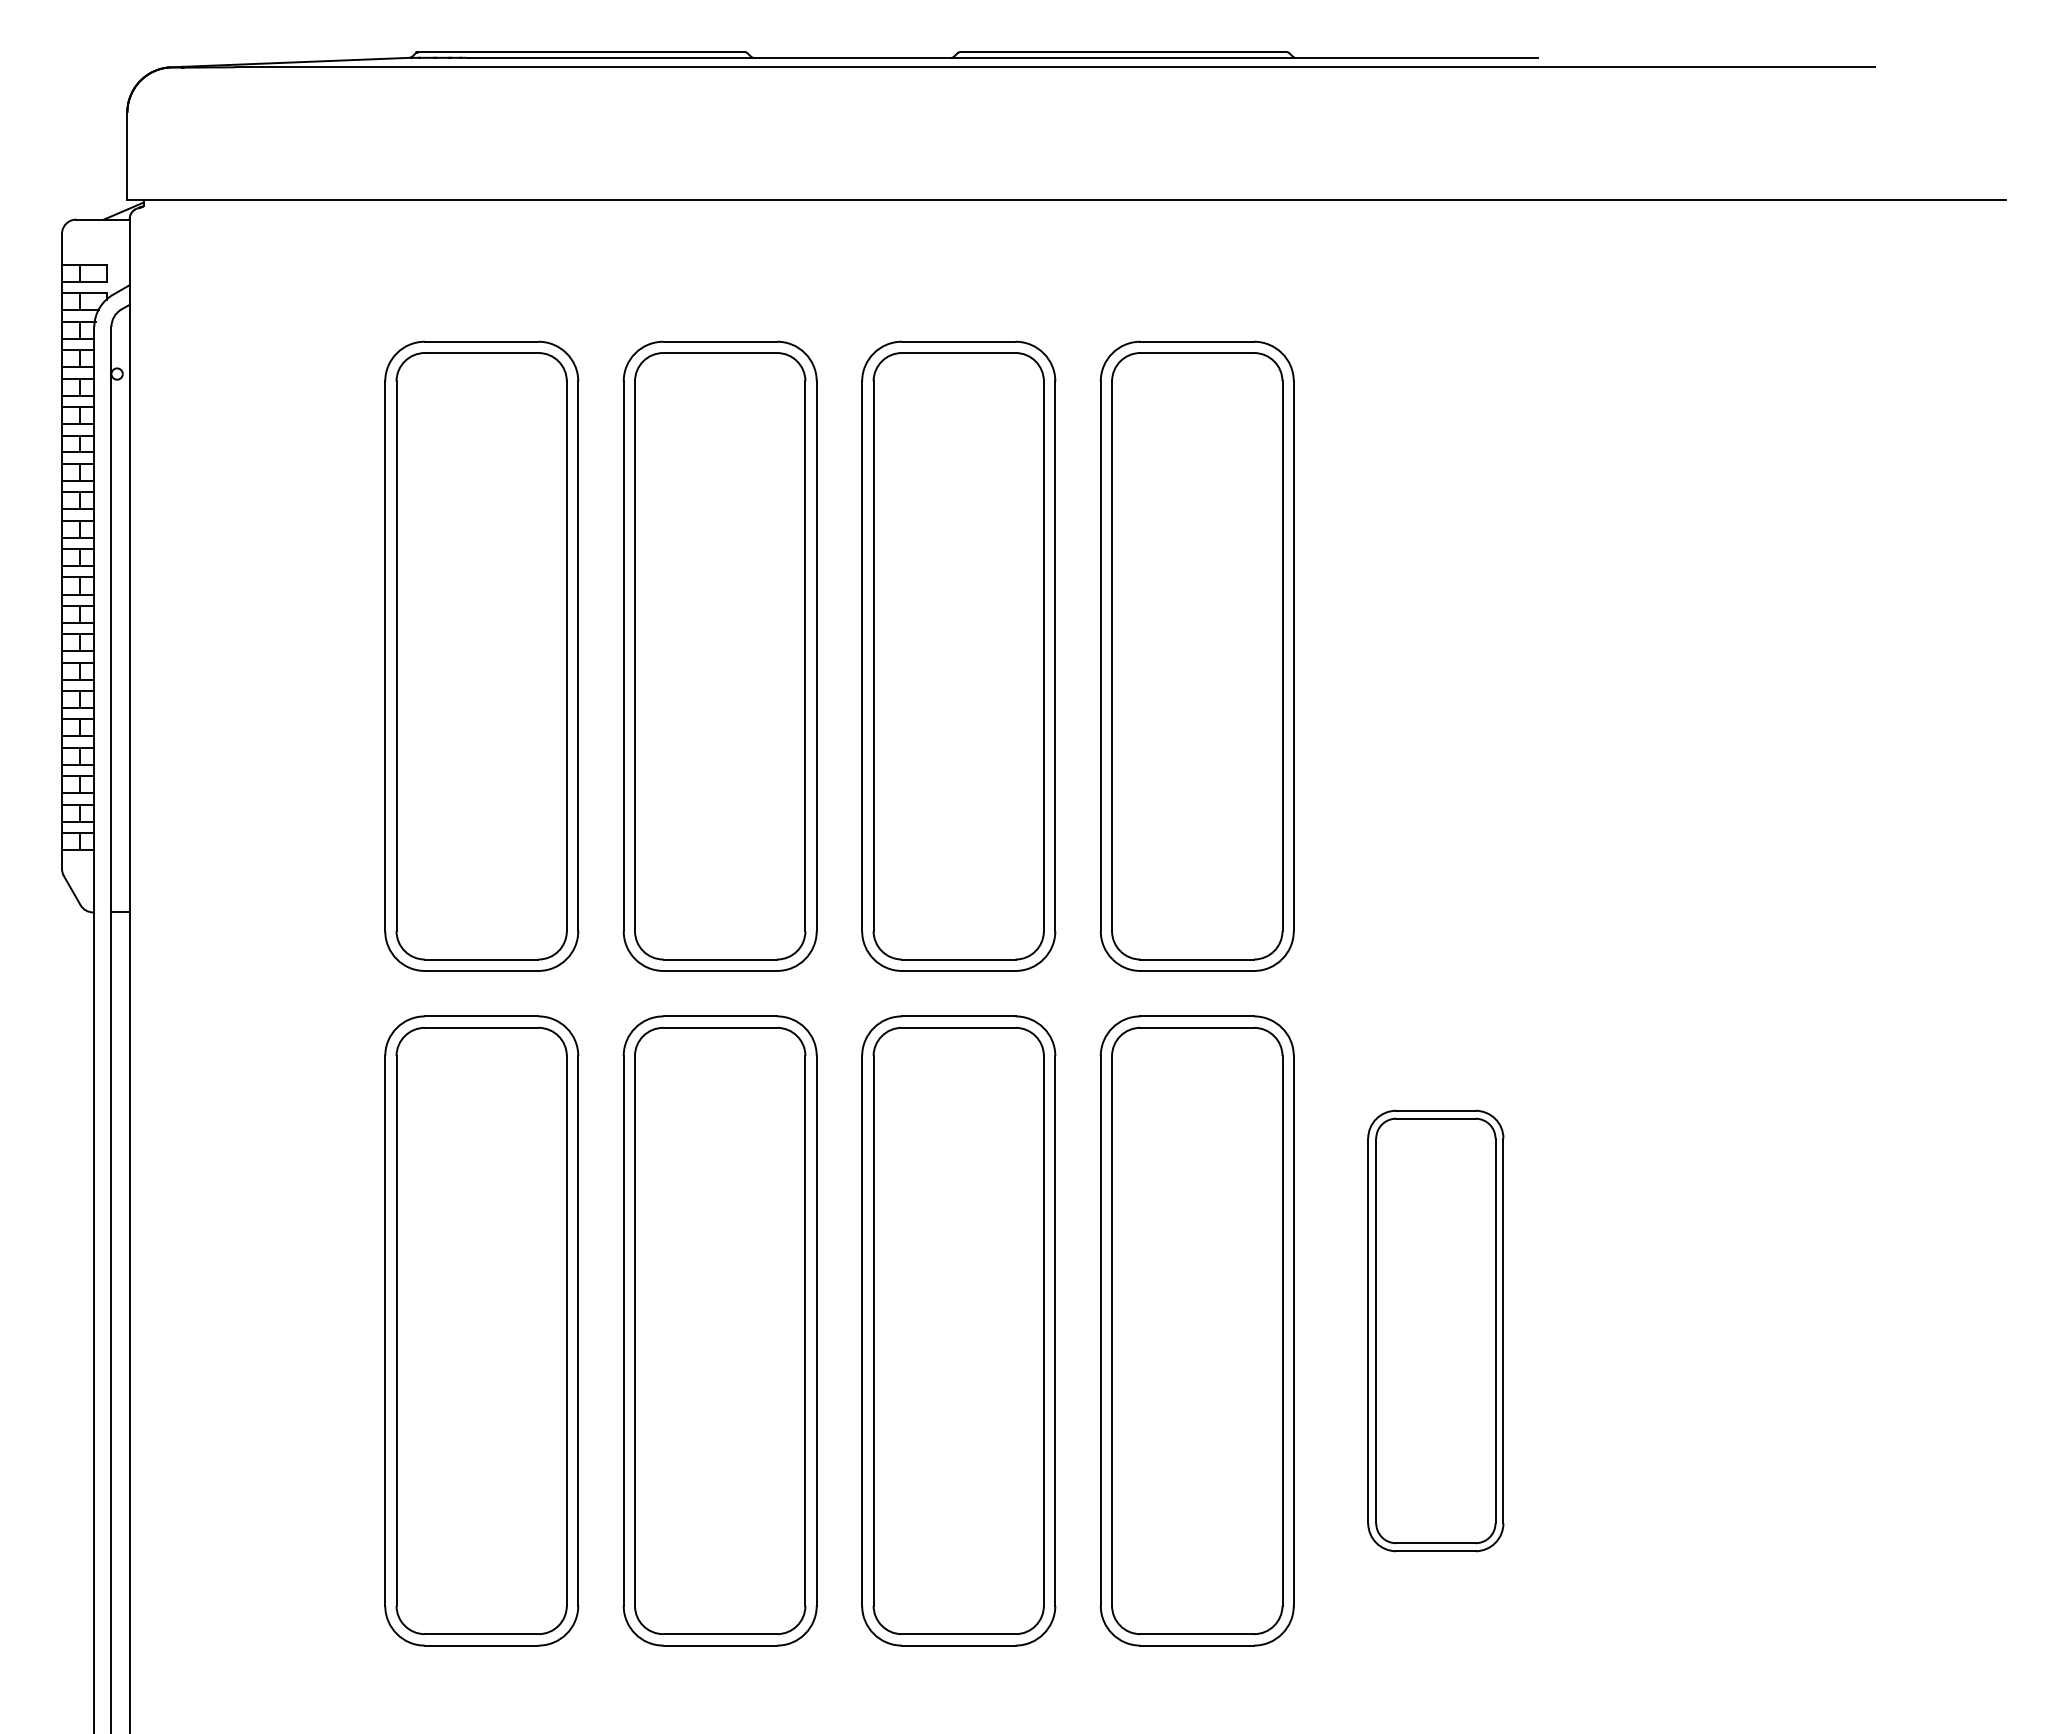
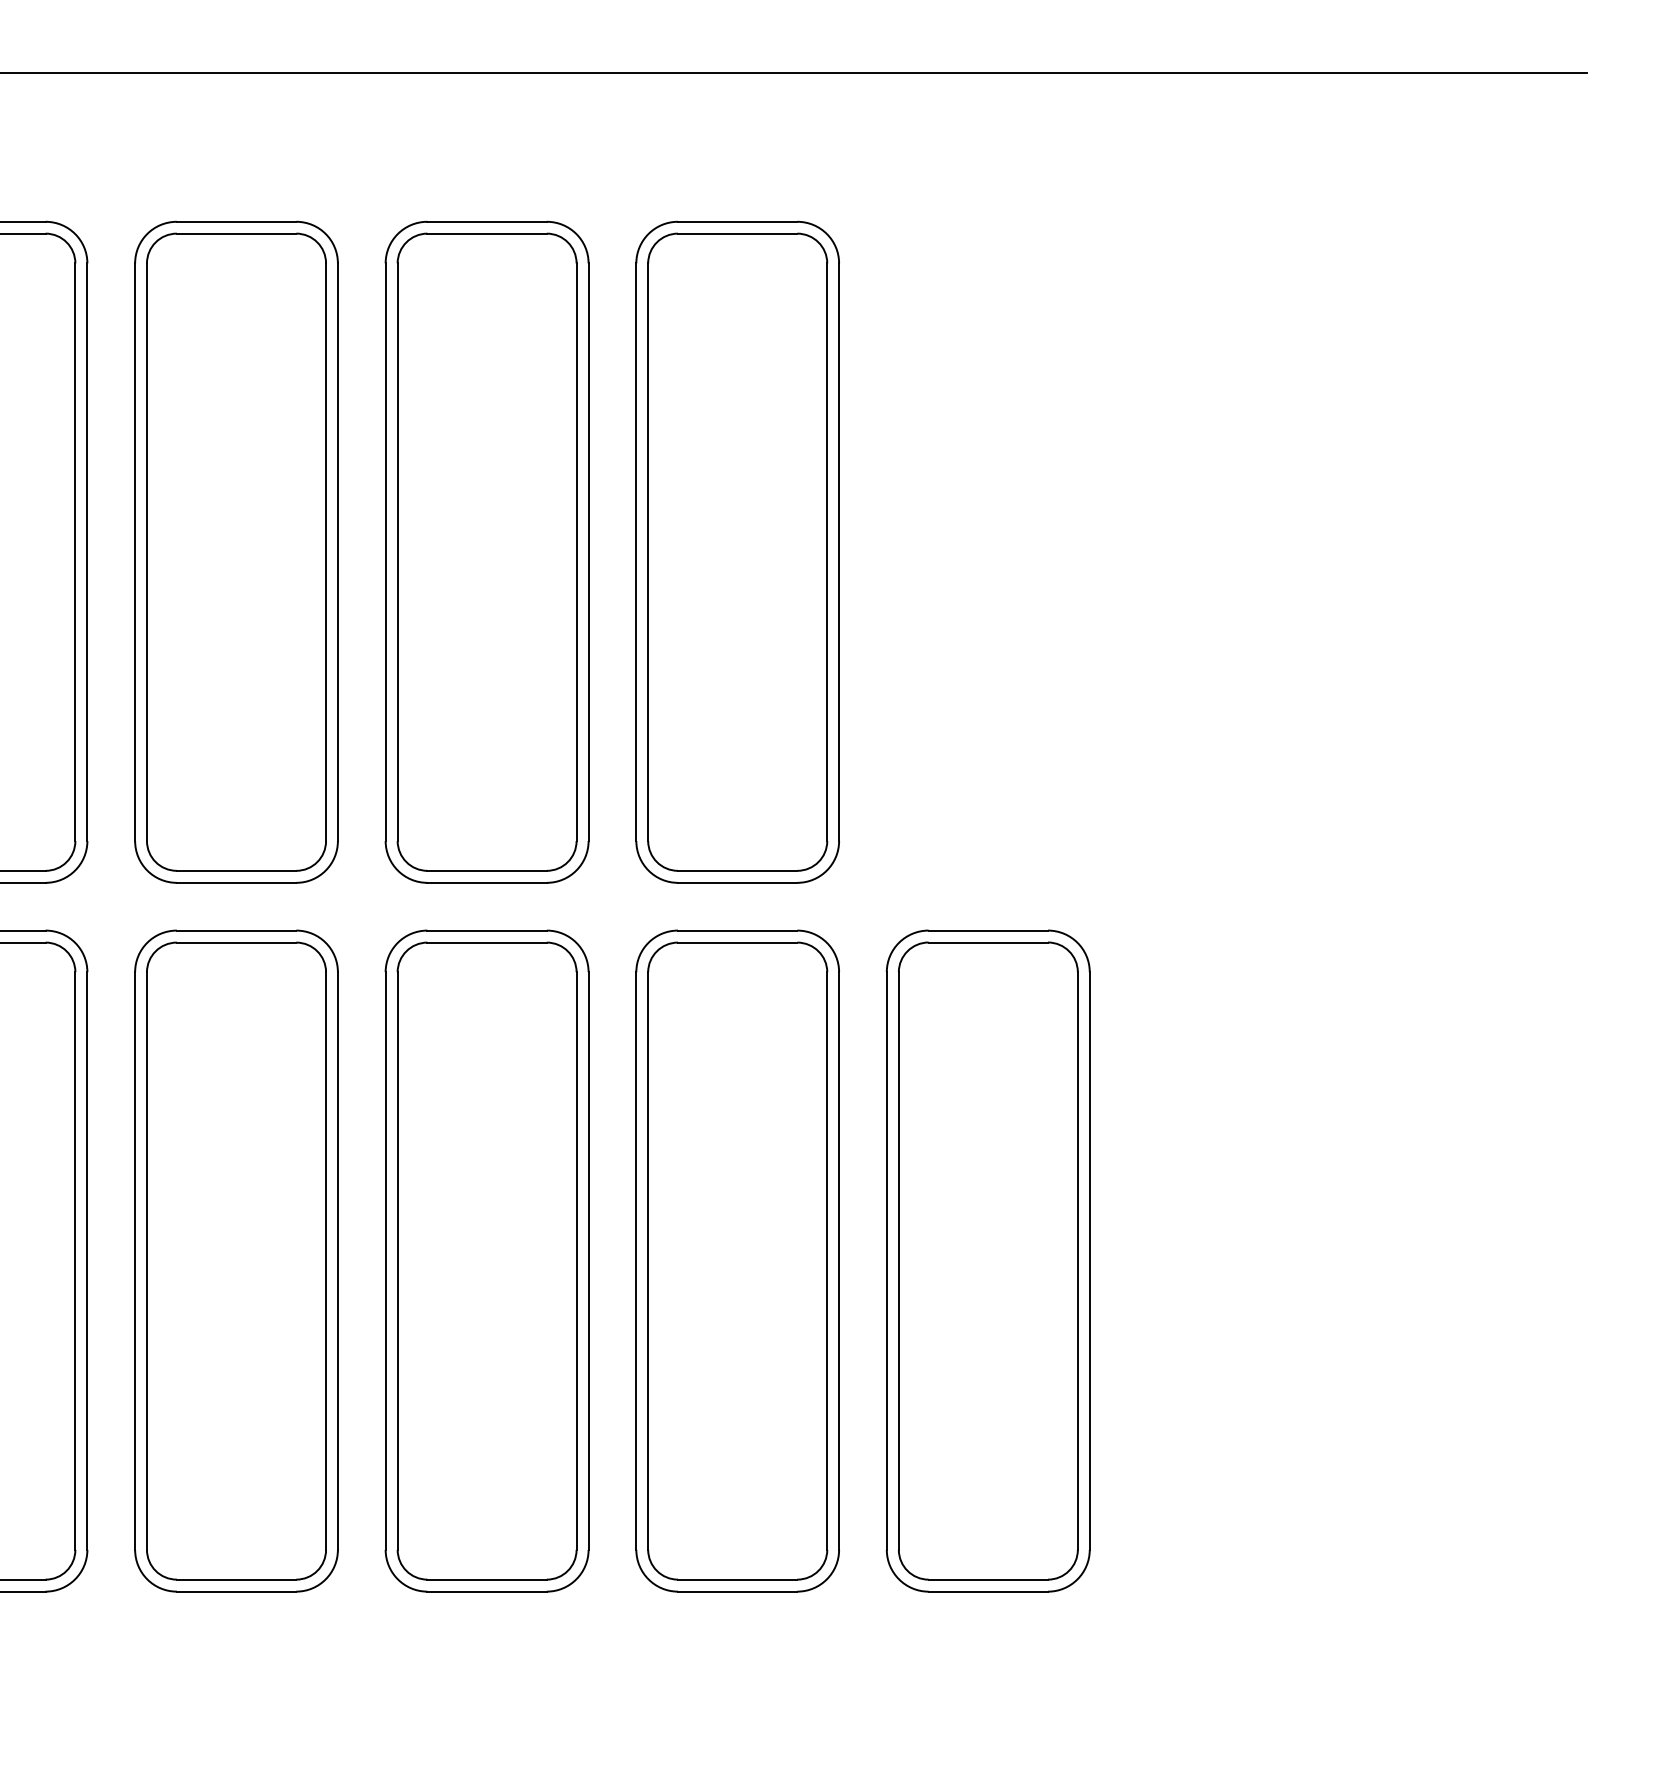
part: (1435, 1330) -> (987, 1260), size x1.43

